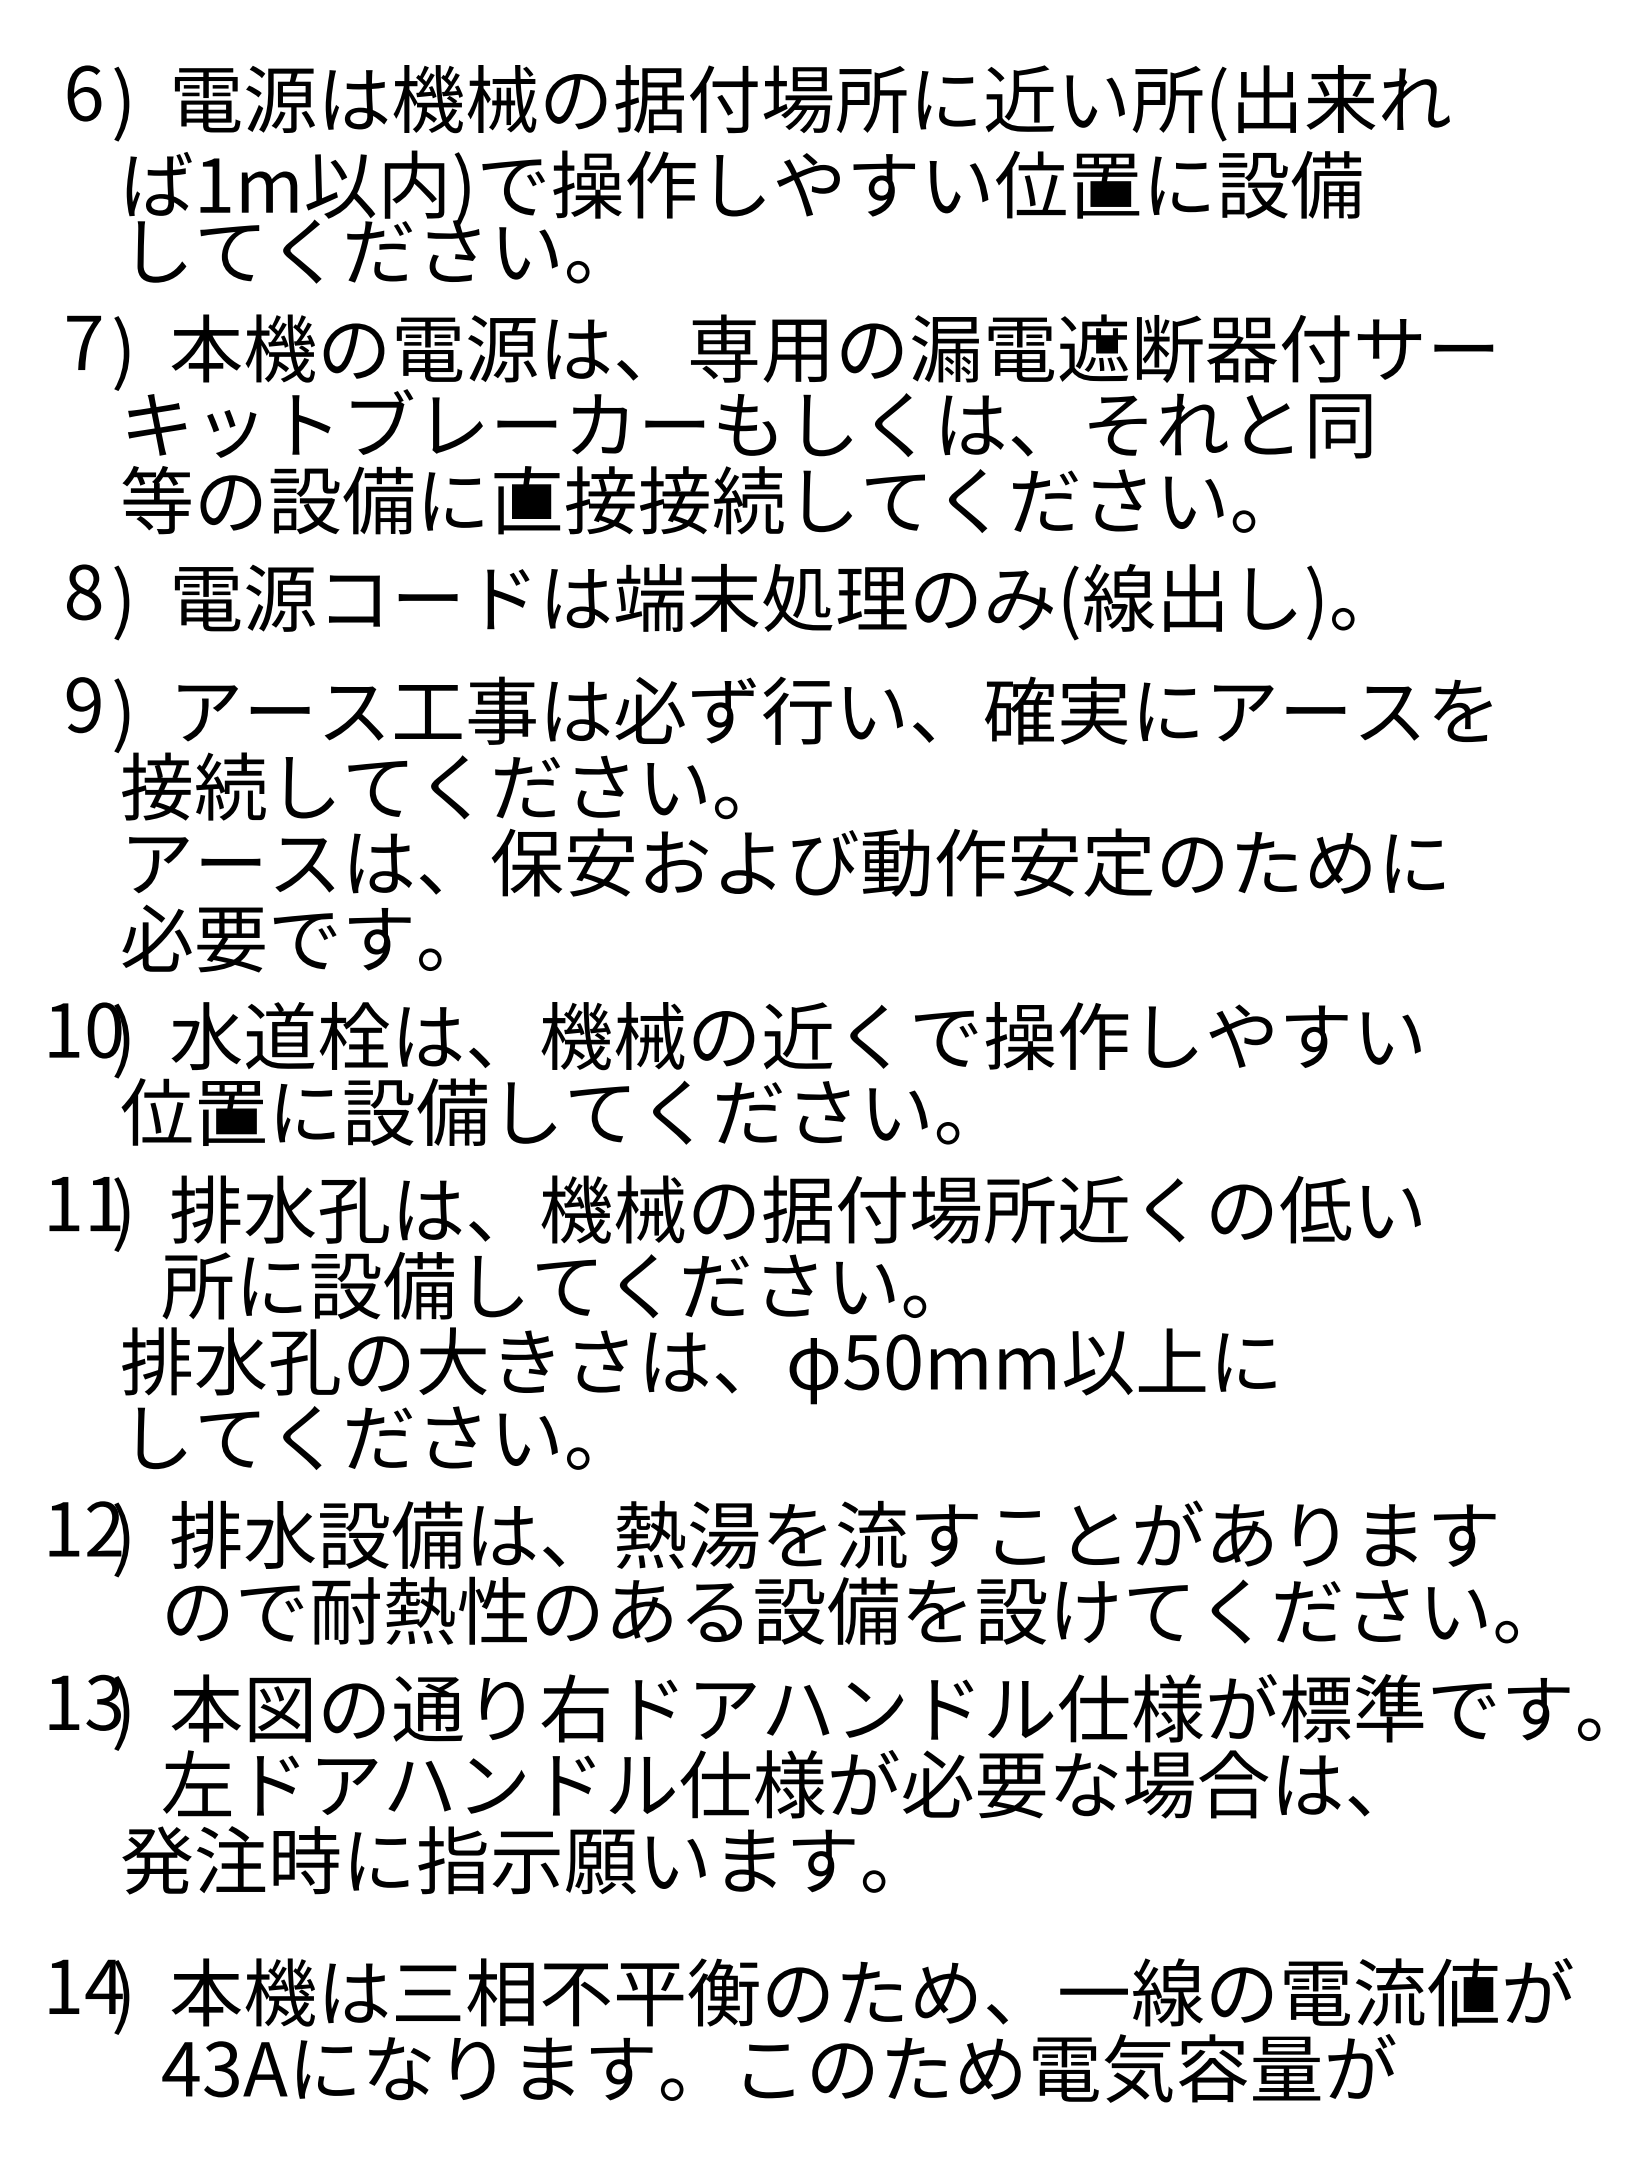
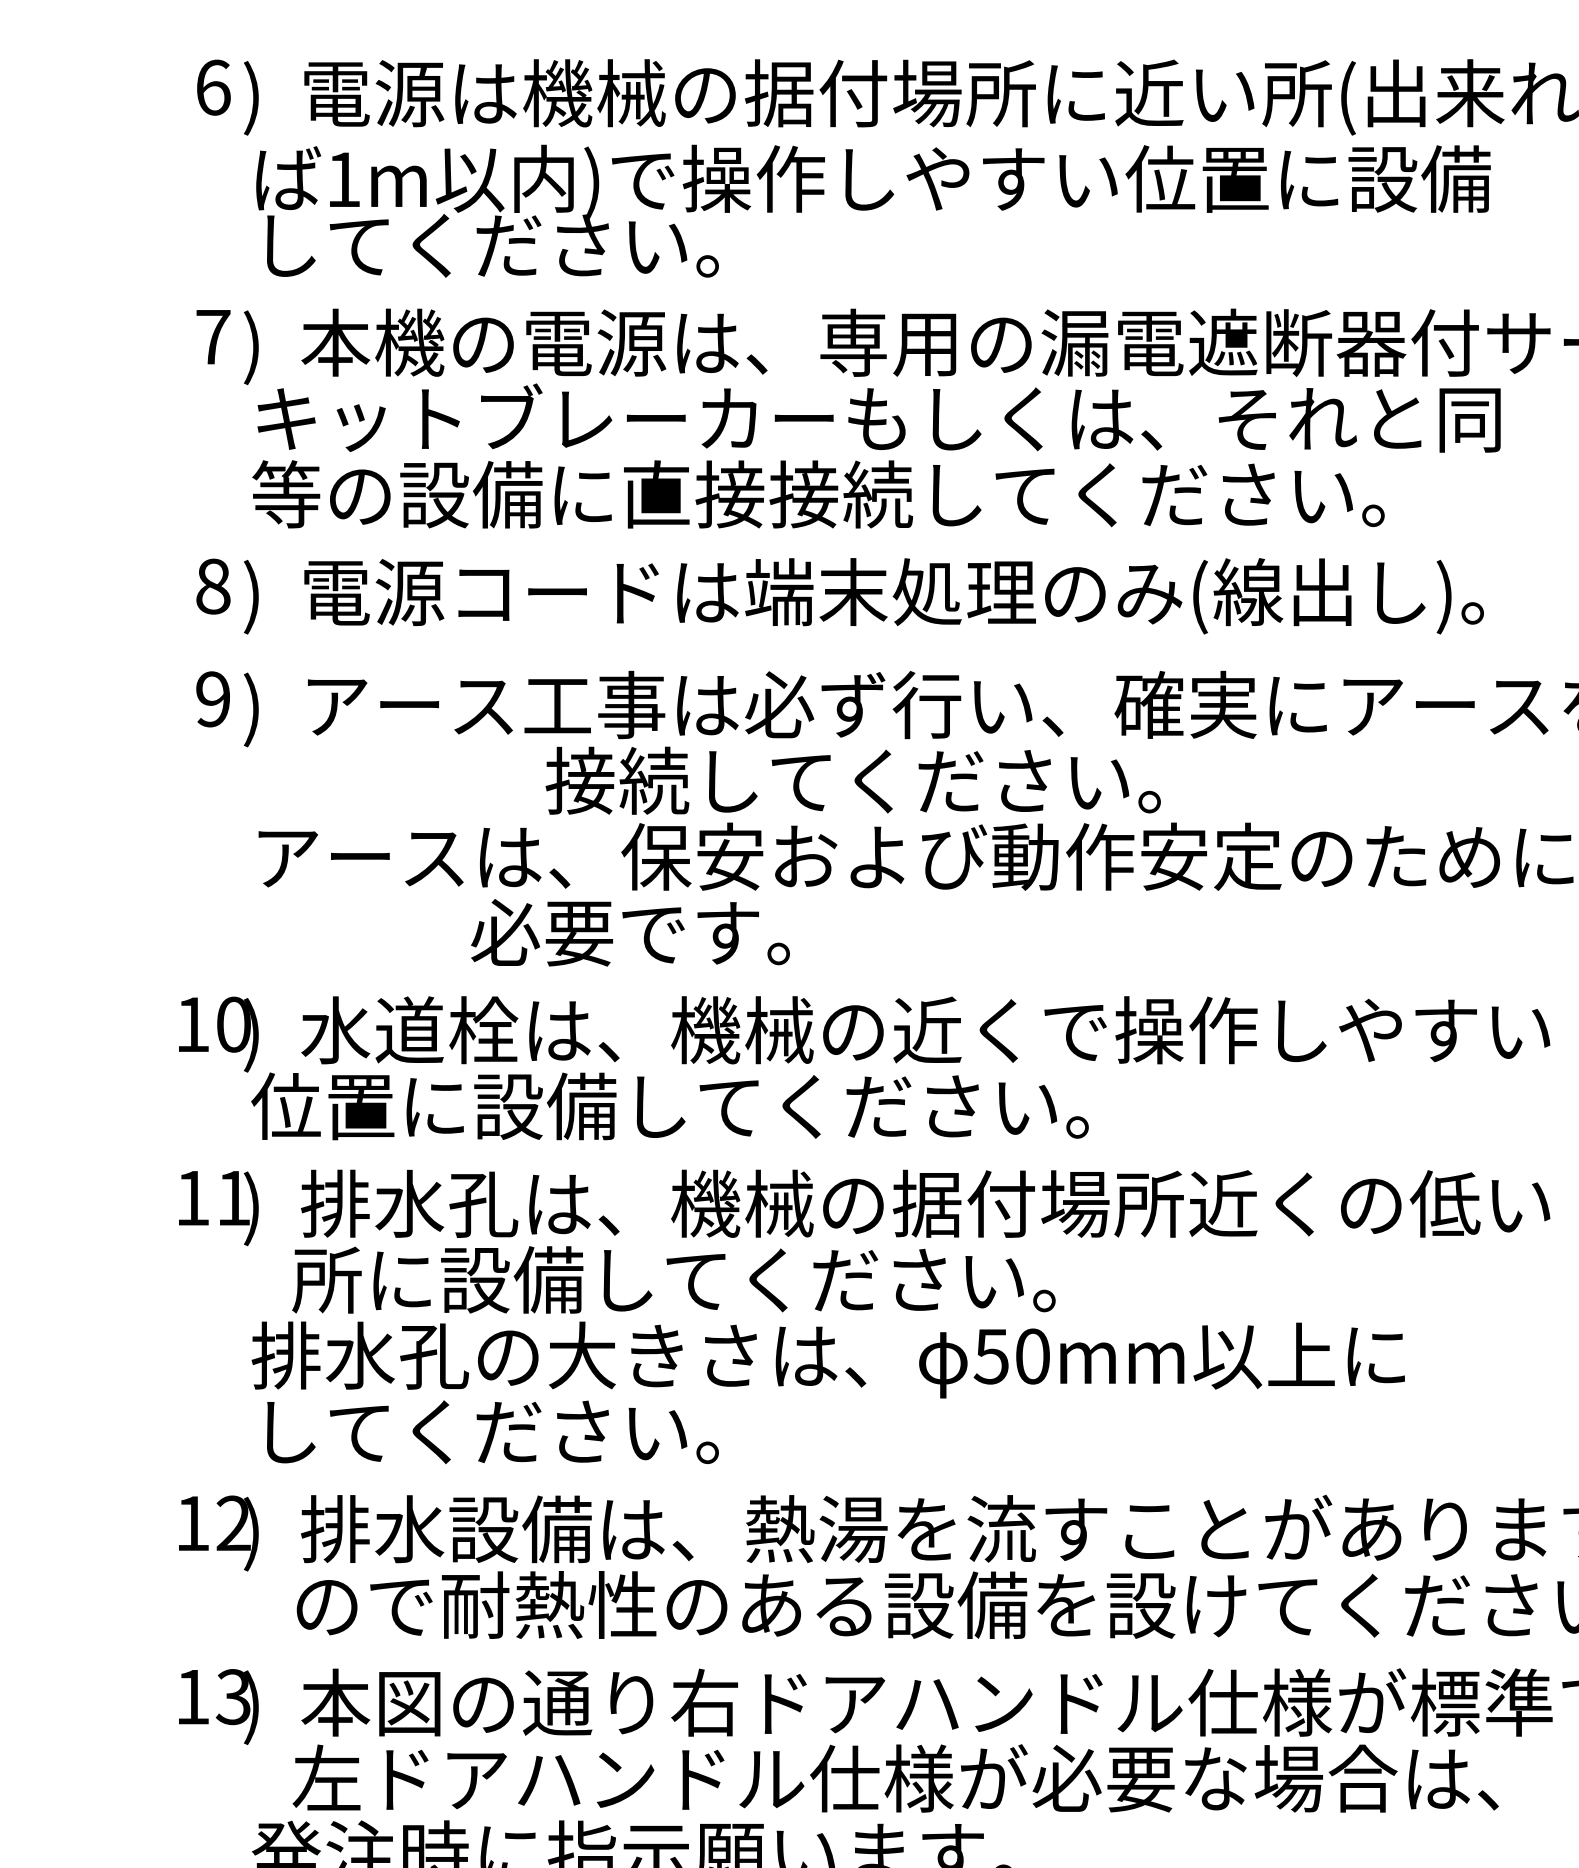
text: (429, 786) -> (852, 780), moved
text: (281, 938) -> (629, 932), moved

